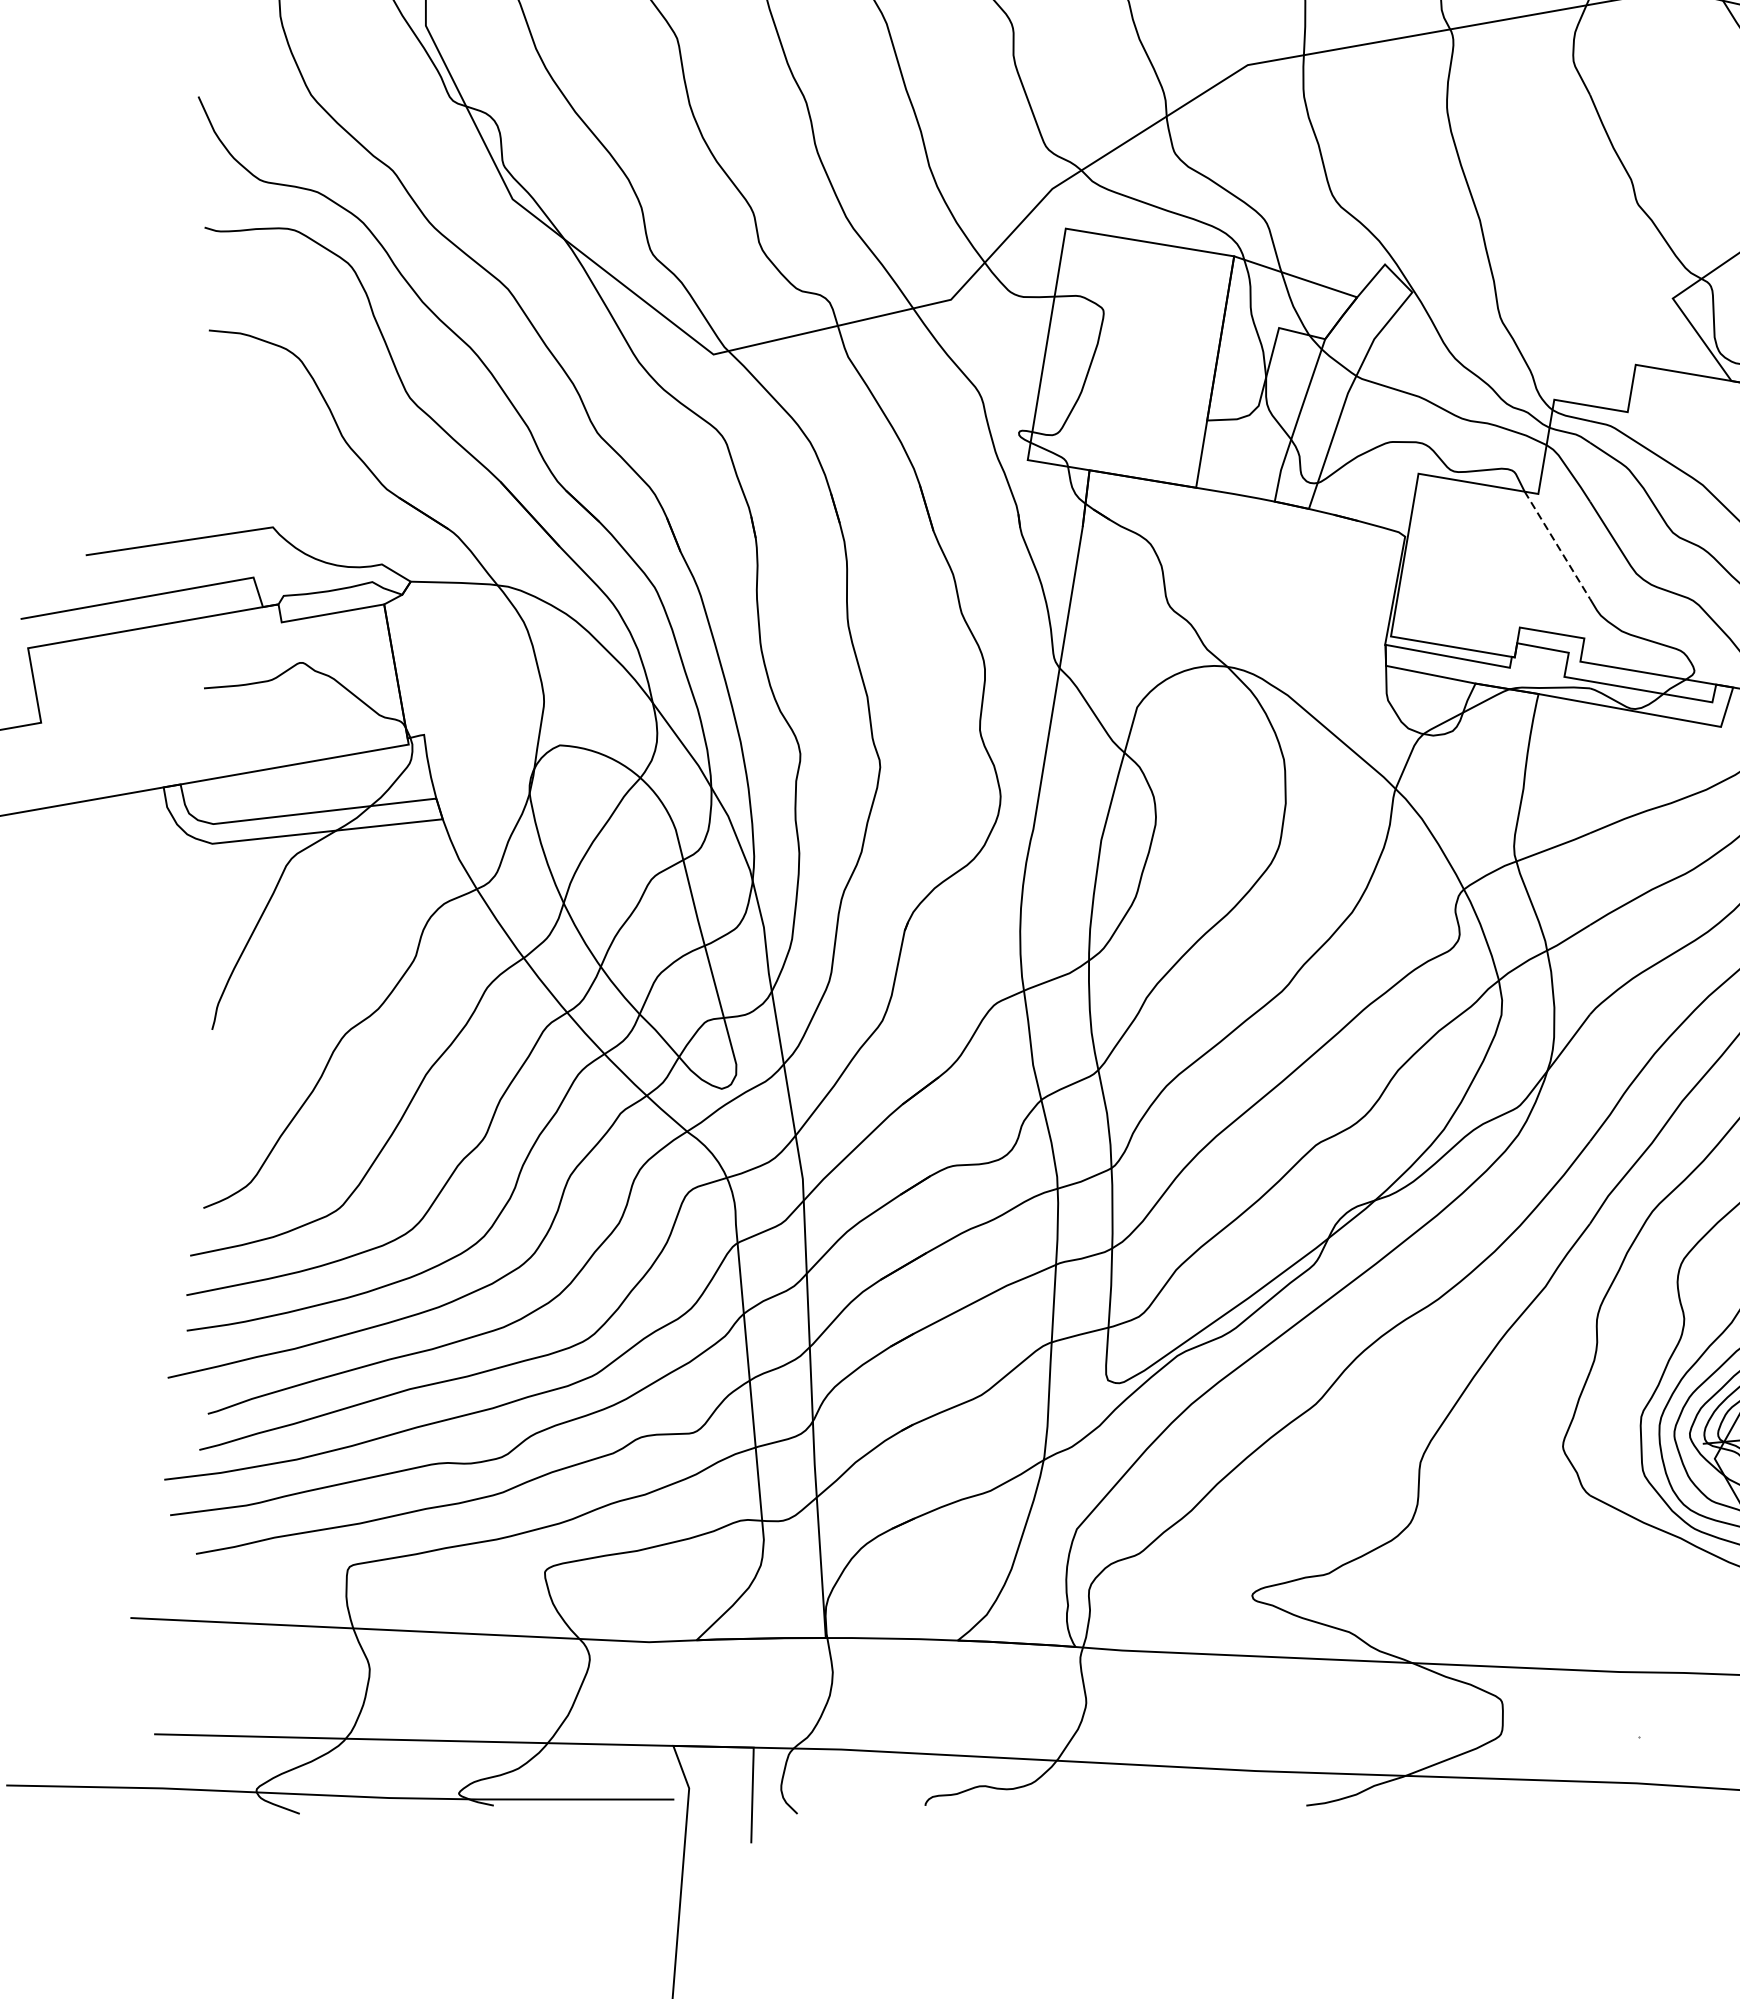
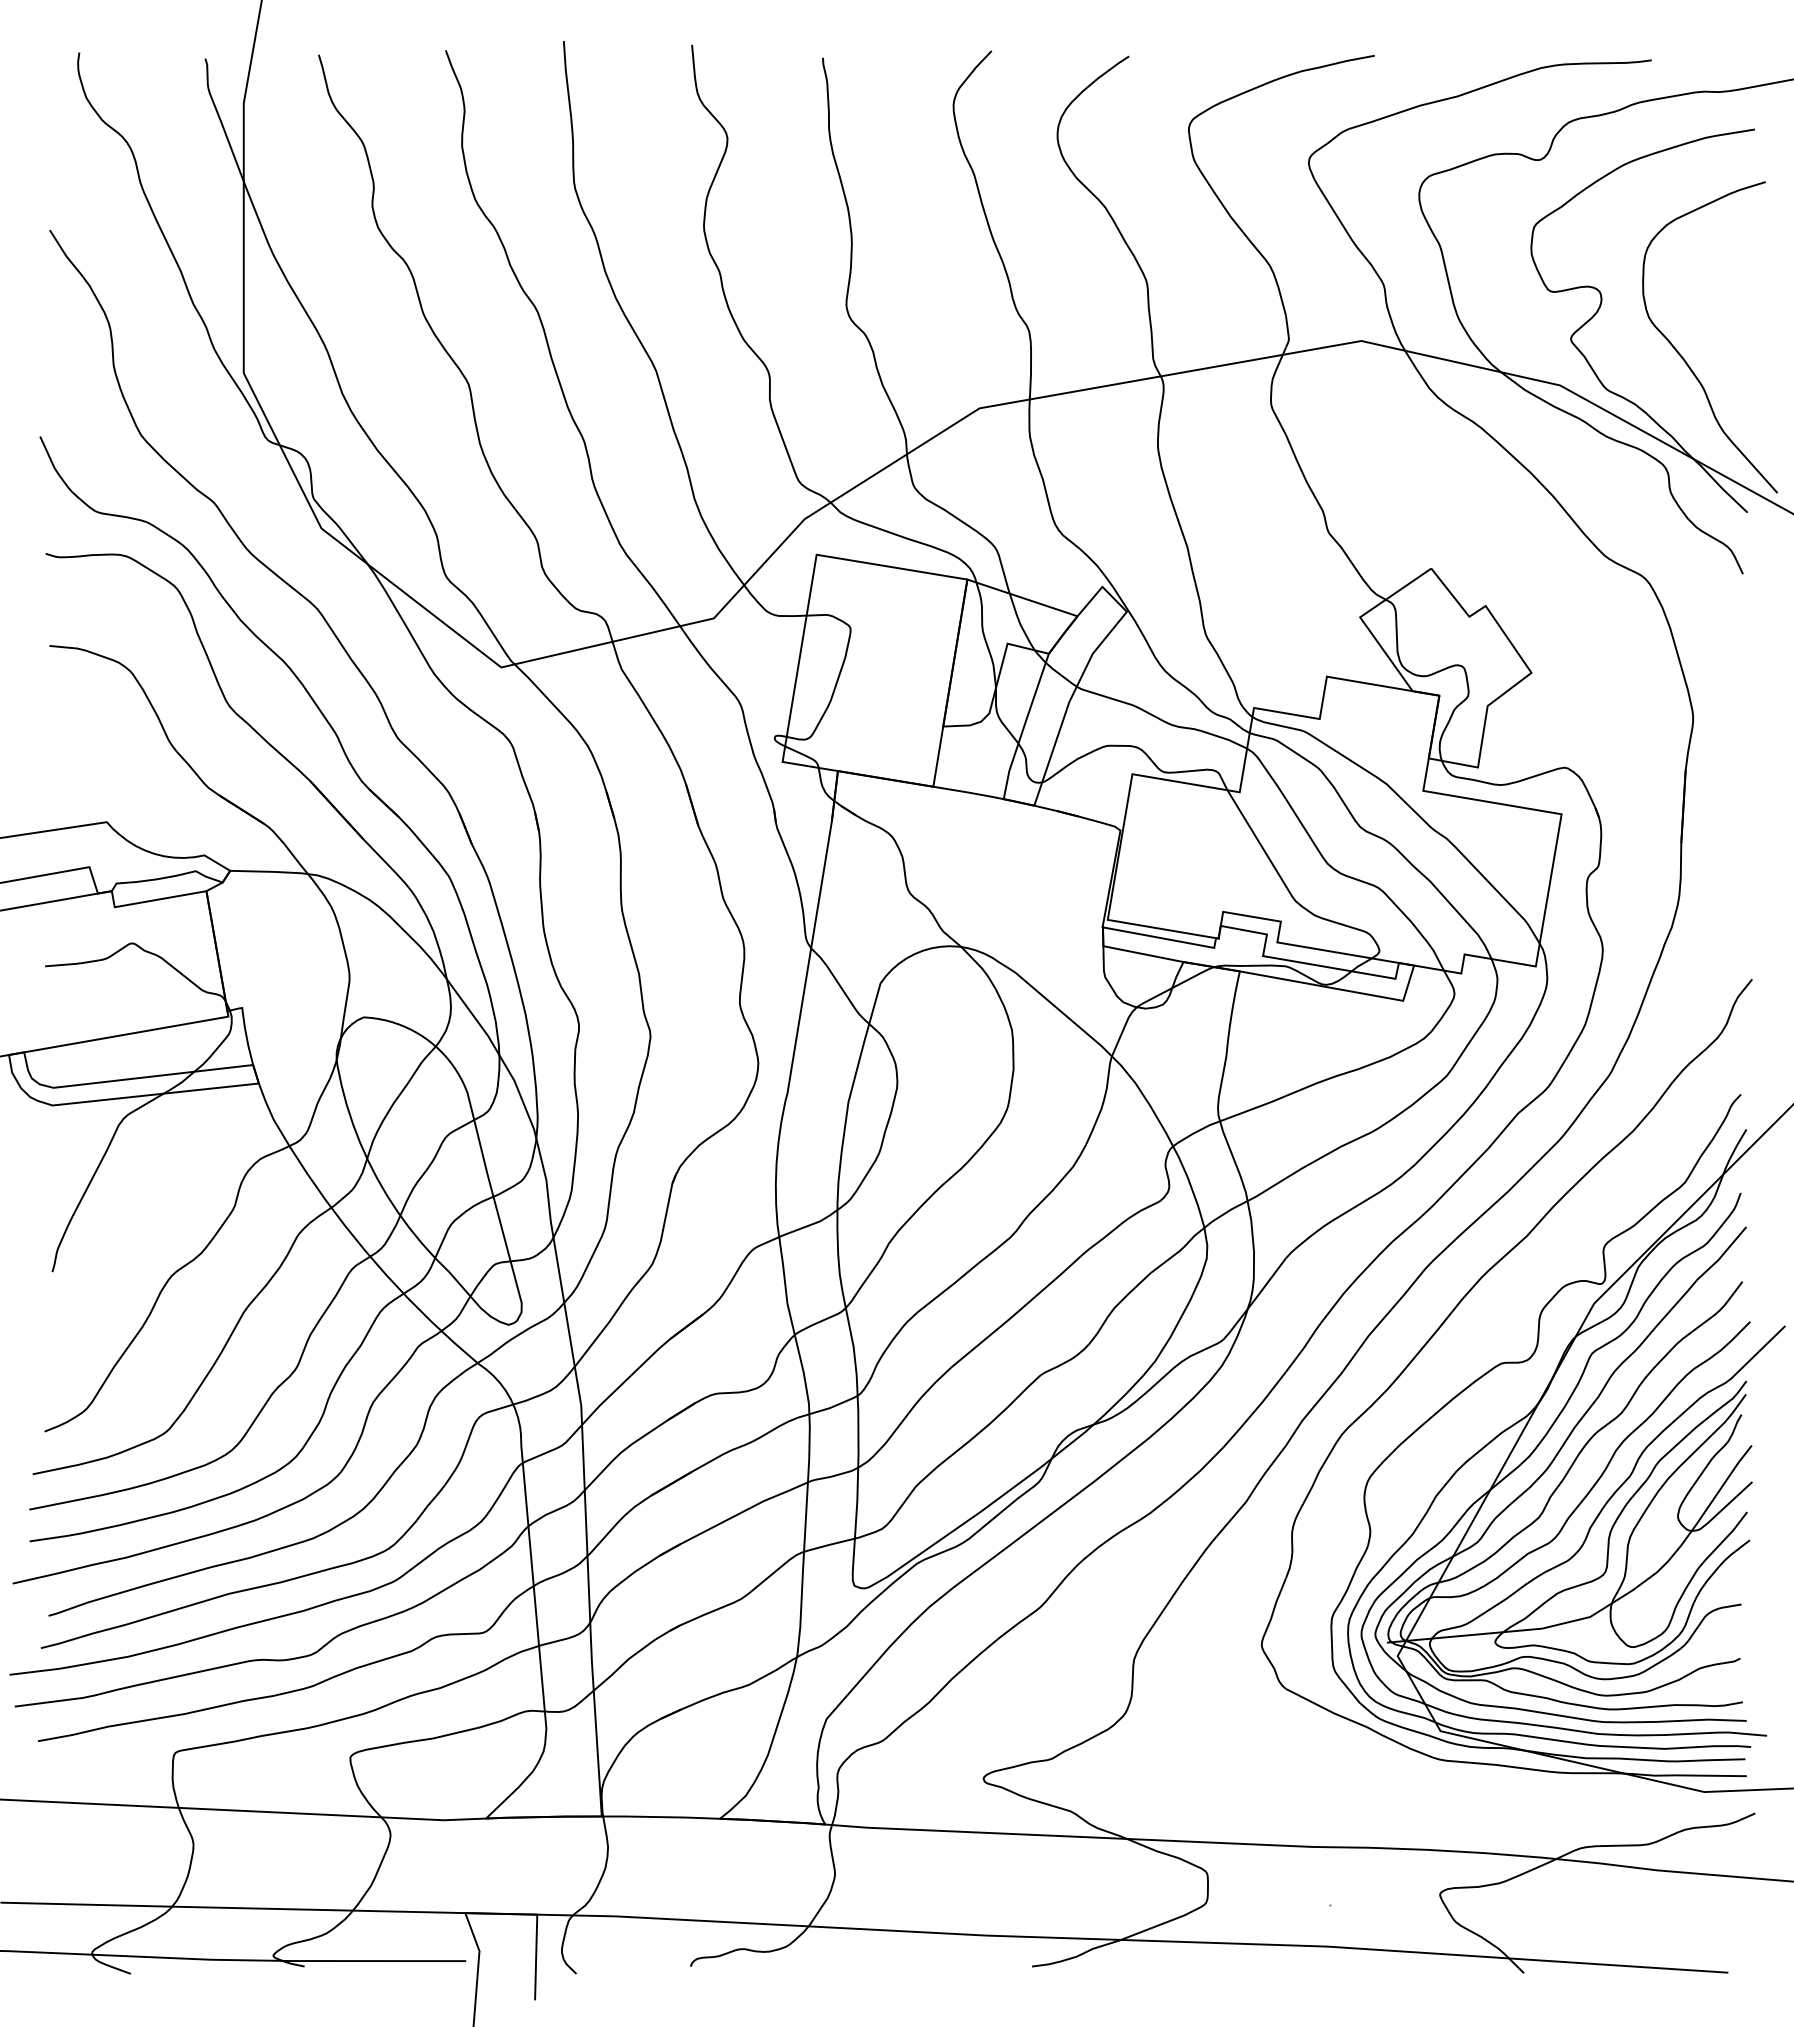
line: (1558, 545) -> (1257, 838), dashed -> solid

